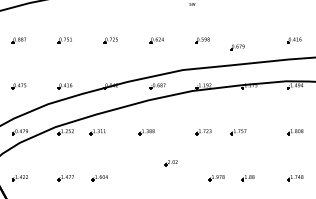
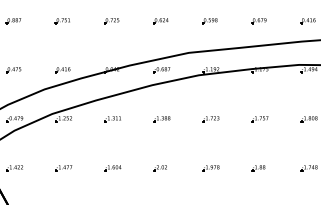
part: (237, 47) -> (258, 21), moved
part: (97, 132) -> (112, 119), moved
part: (146, 132) -> (161, 119), moved
part: (238, 132) -> (259, 119), moved
part: (170, 163) -> (159, 168), moved
part: (99, 178) -> (112, 168), moved
part: (216, 178) -> (210, 168), moved

